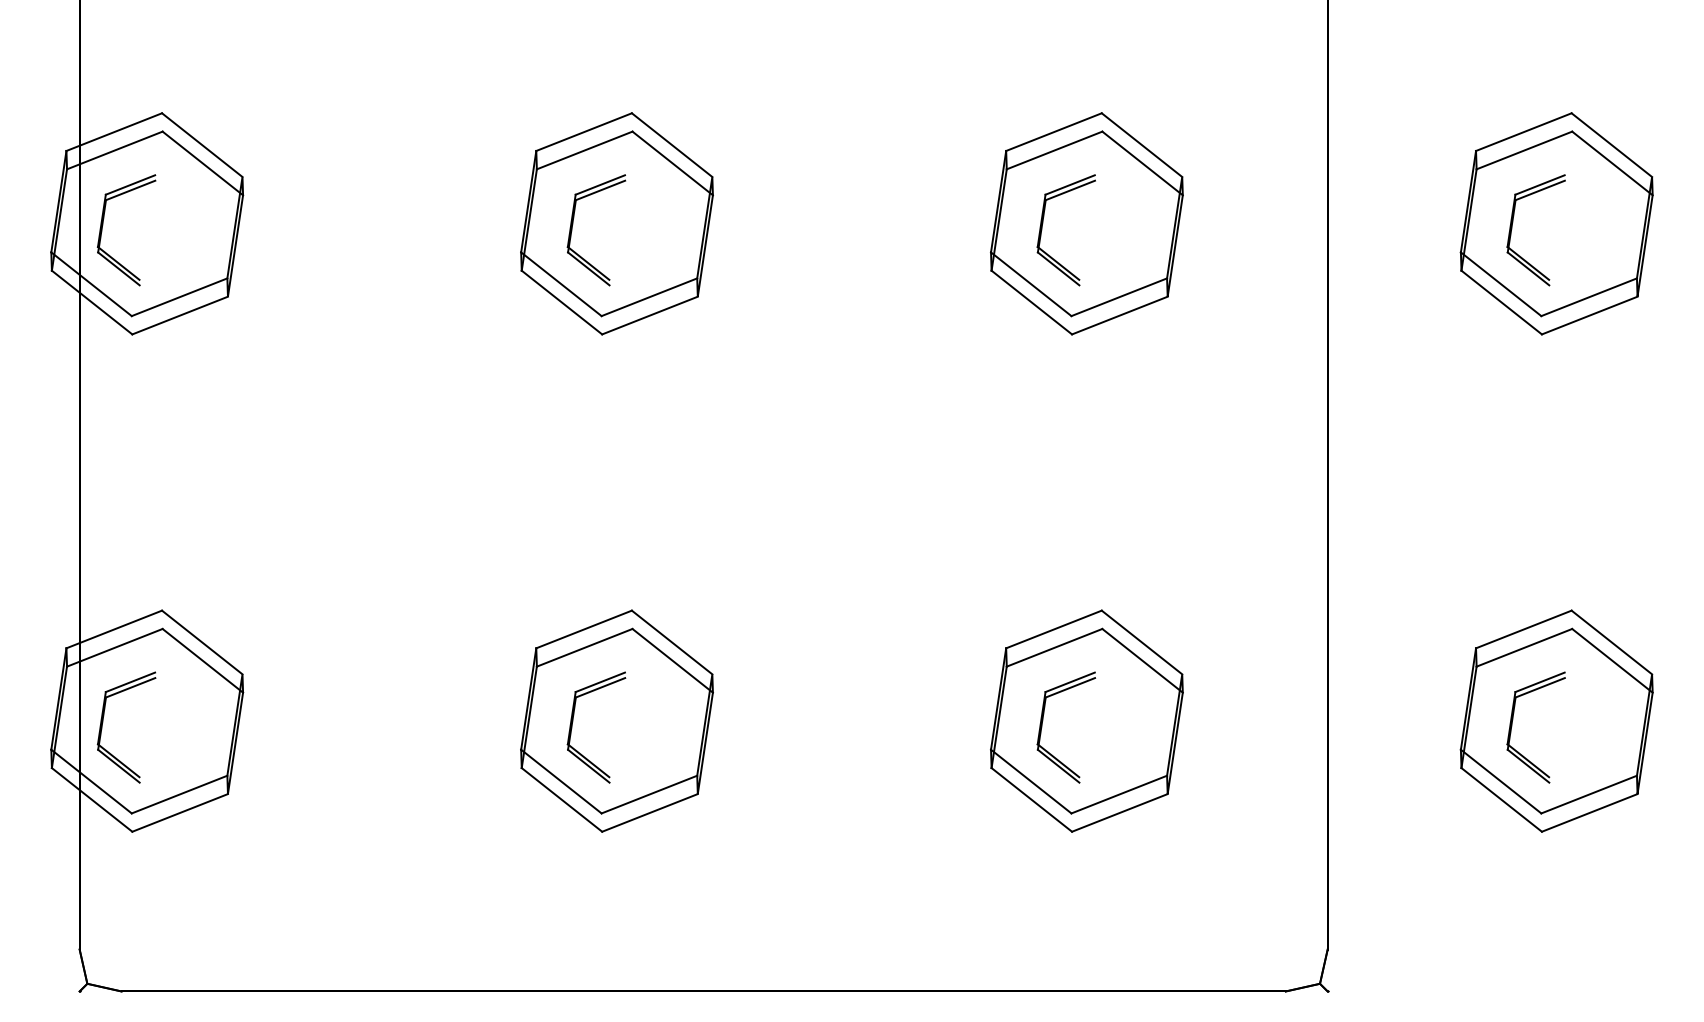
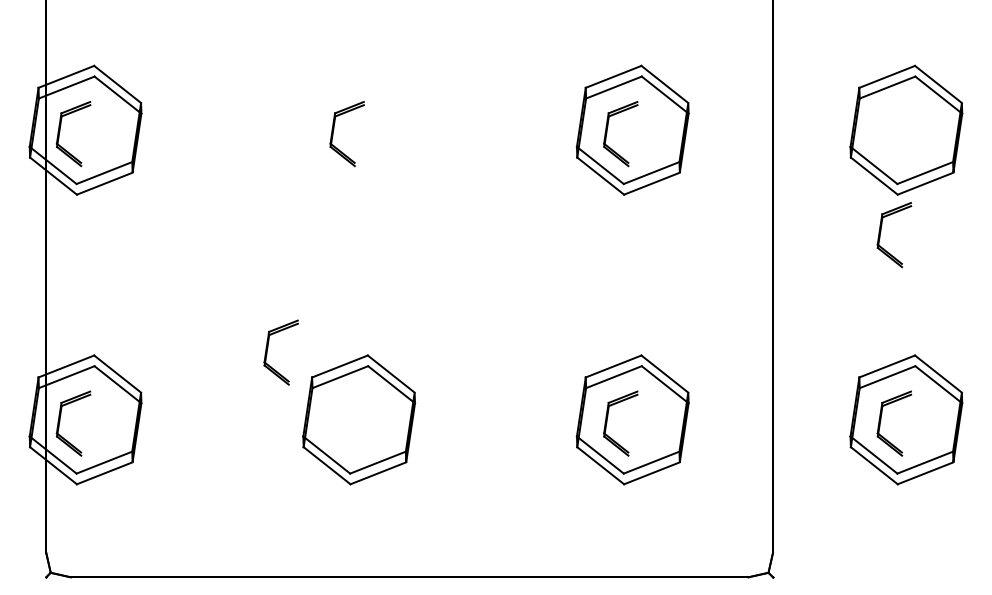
part: (617, 222) -> (359, 129), removed
part: (1514, 225) -> (881, 232), moved
part: (574, 720) -> (268, 348), moved

